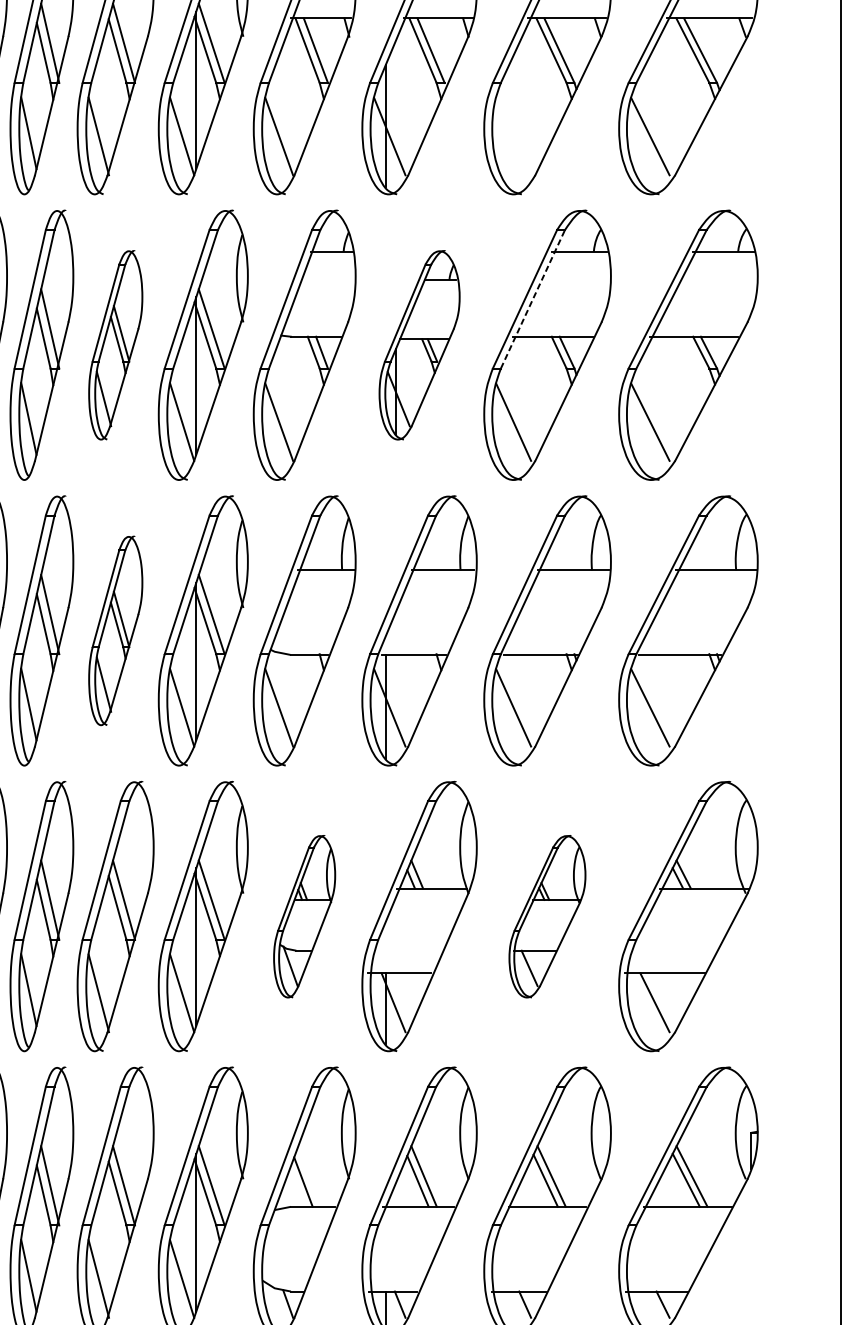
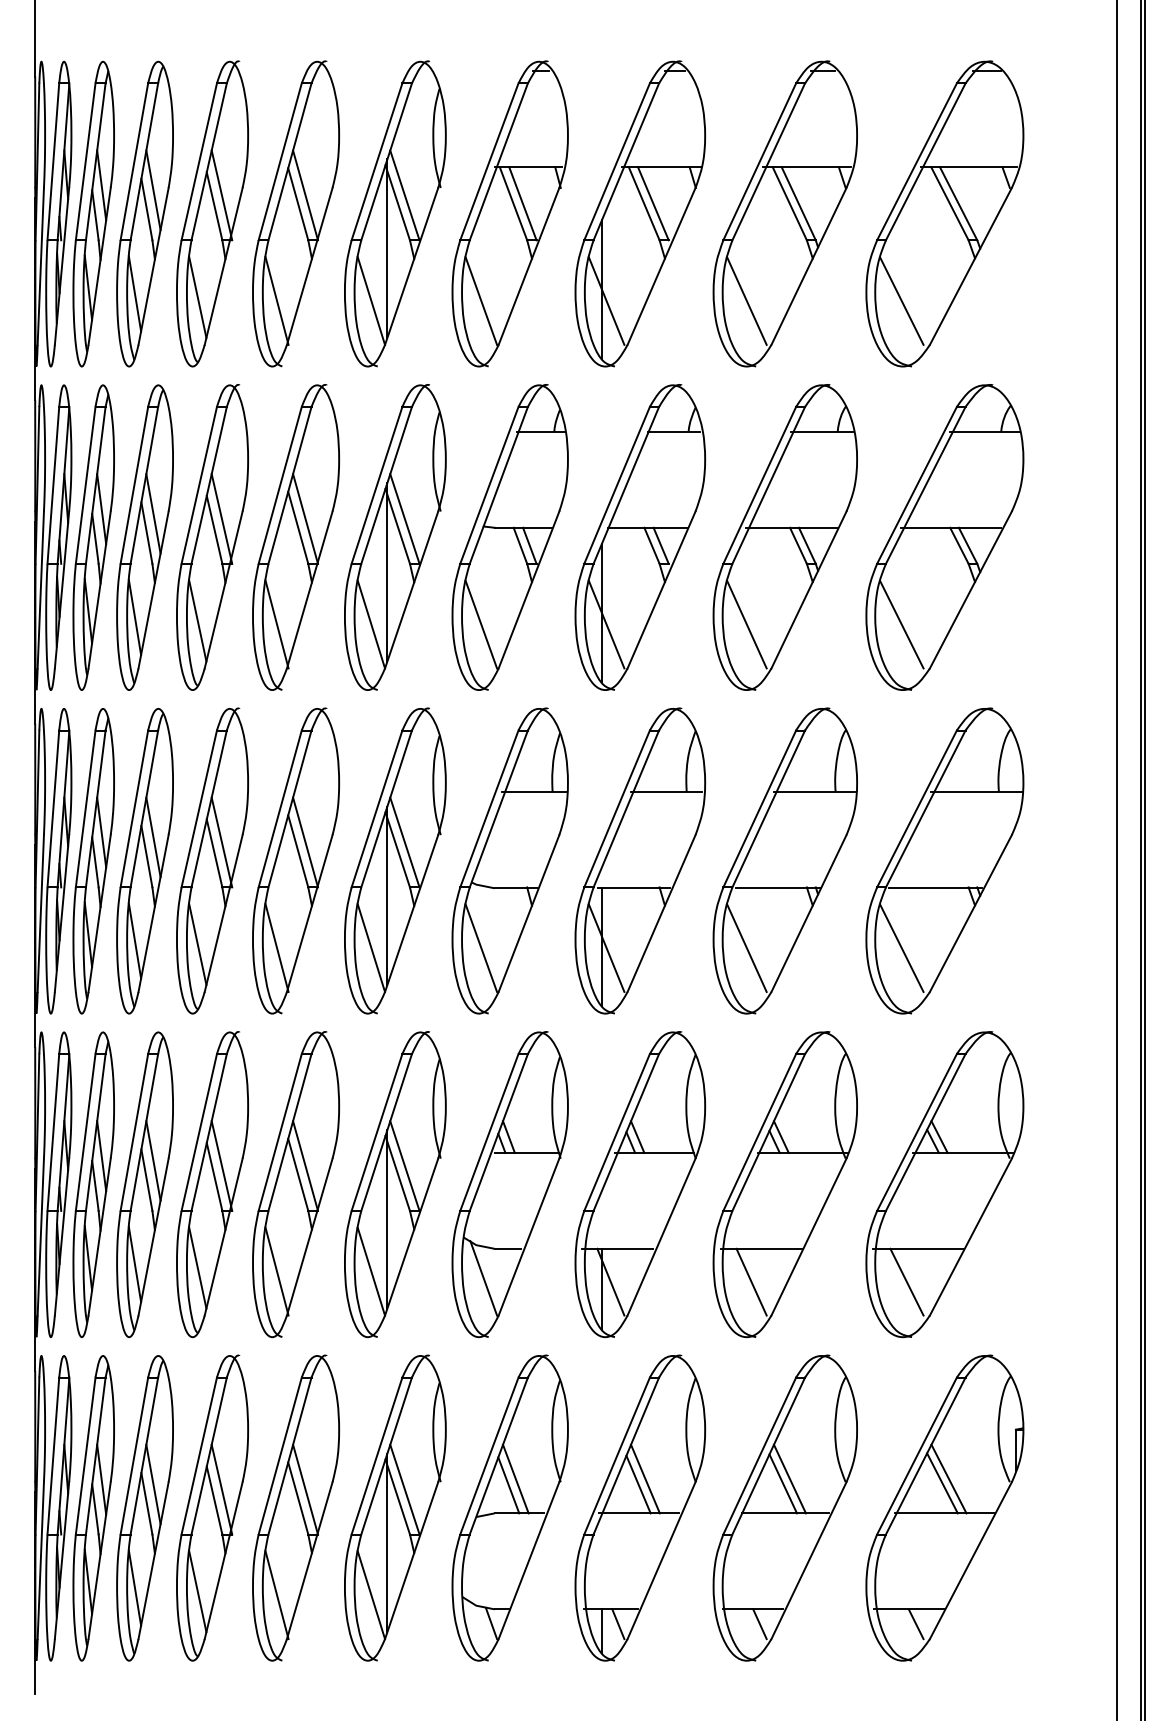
line: (513, 136) -> (746, 300), added
line: (532, 298) -> (768, 484), dashed -> solid
part: (116, 345) -> (296, 537), size x1.43
part: (419, 345) -> (640, 537), size x1.43
part: (116, 630) -> (296, 860), size x1.43
part: (304, 916) -> (509, 1184), size x1.67
part: (546, 916) -> (784, 1184), size x1.67
line: (309, 1176) -> (515, 1478), added

